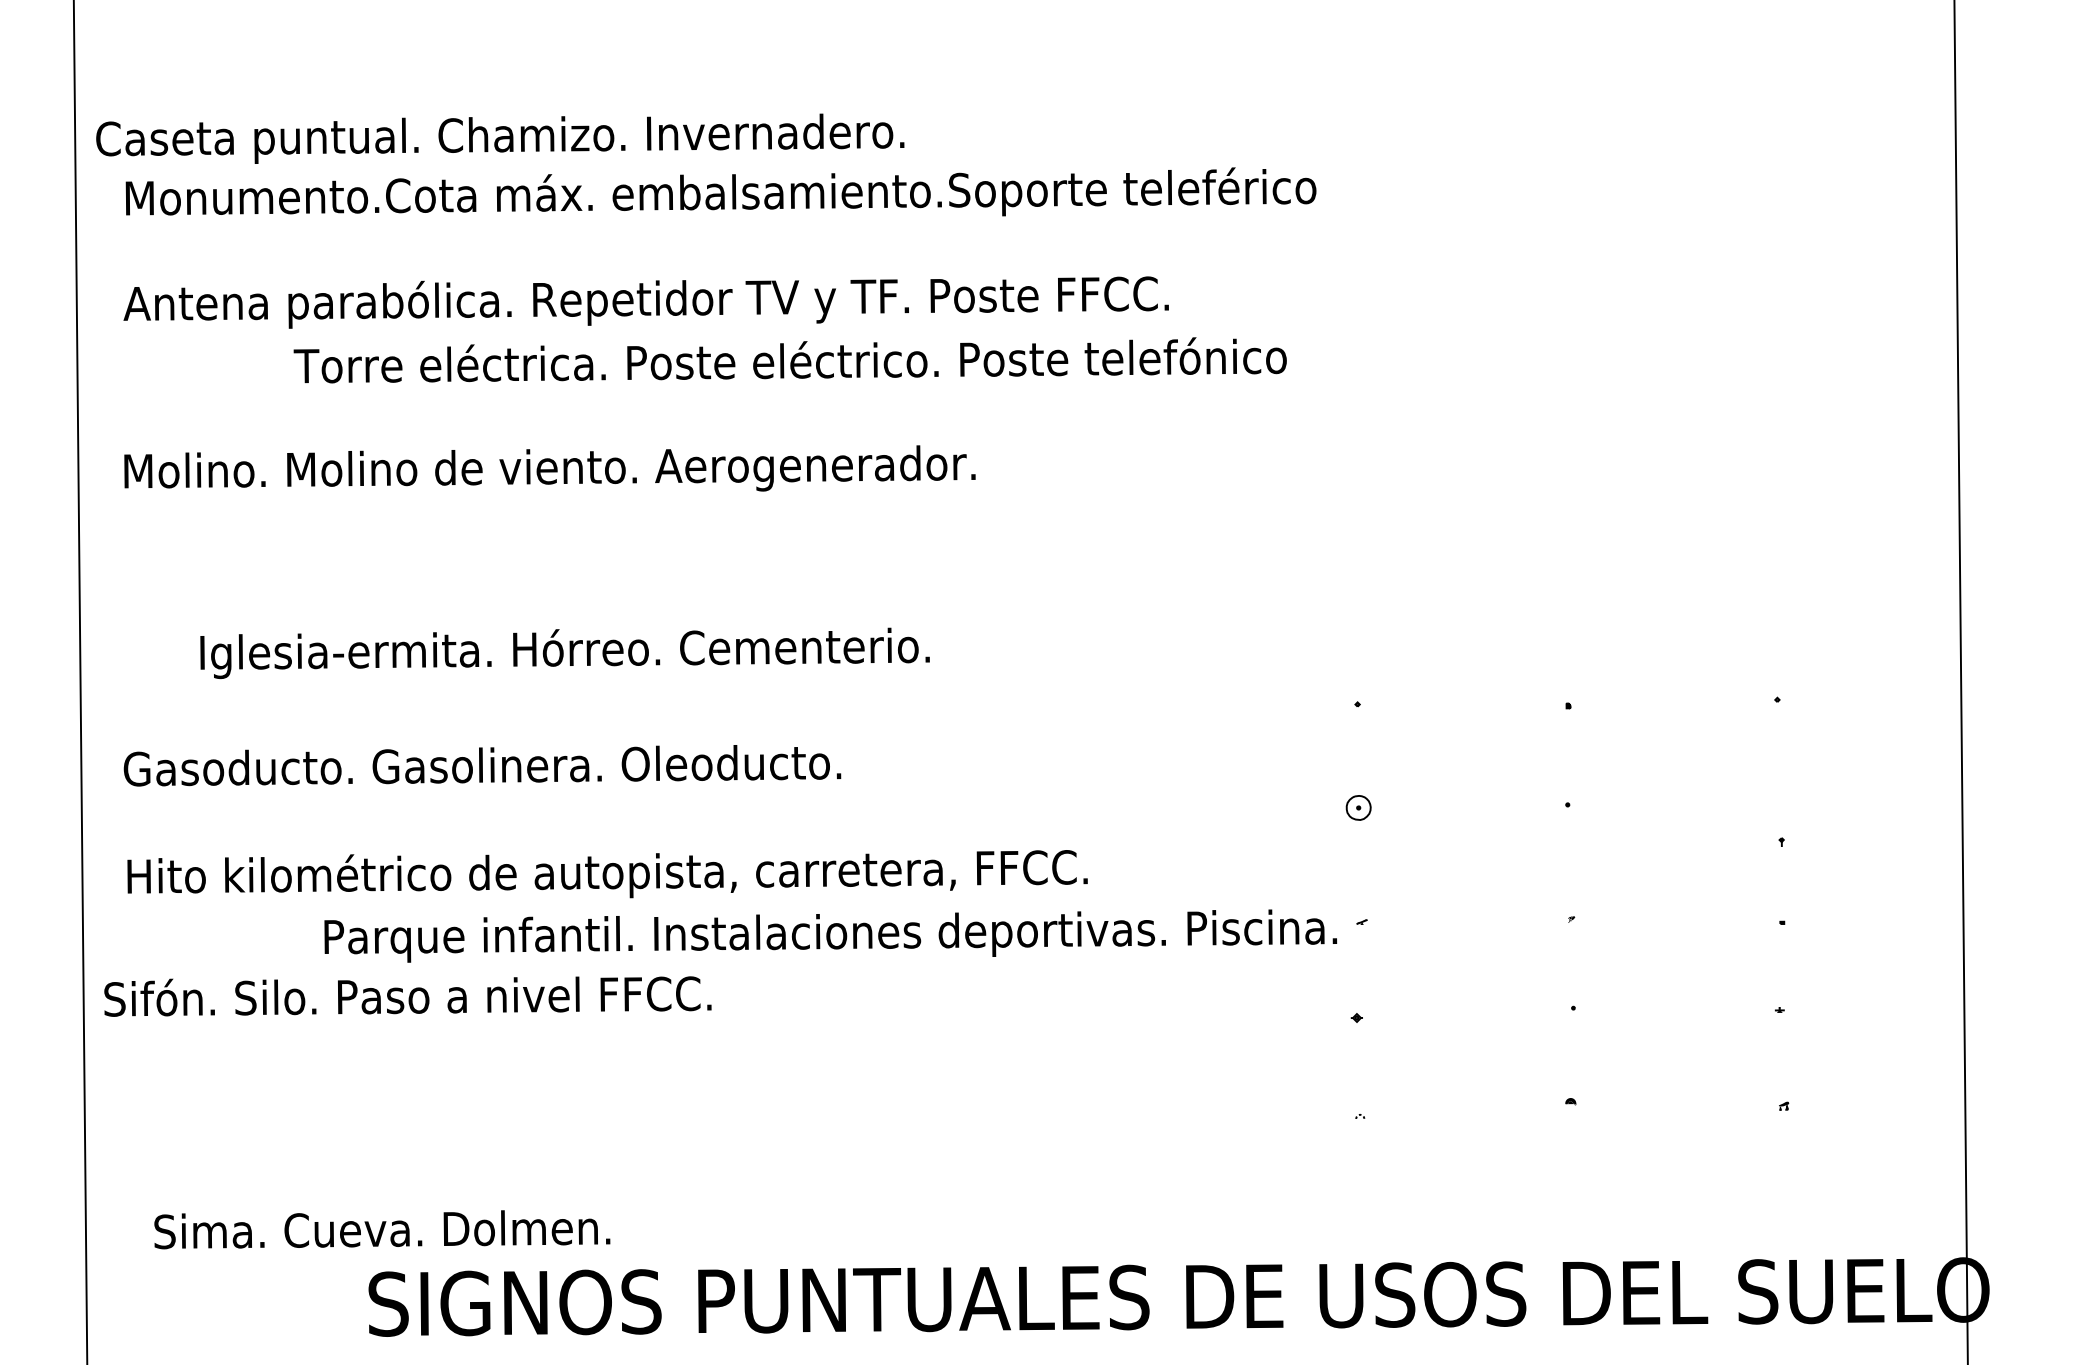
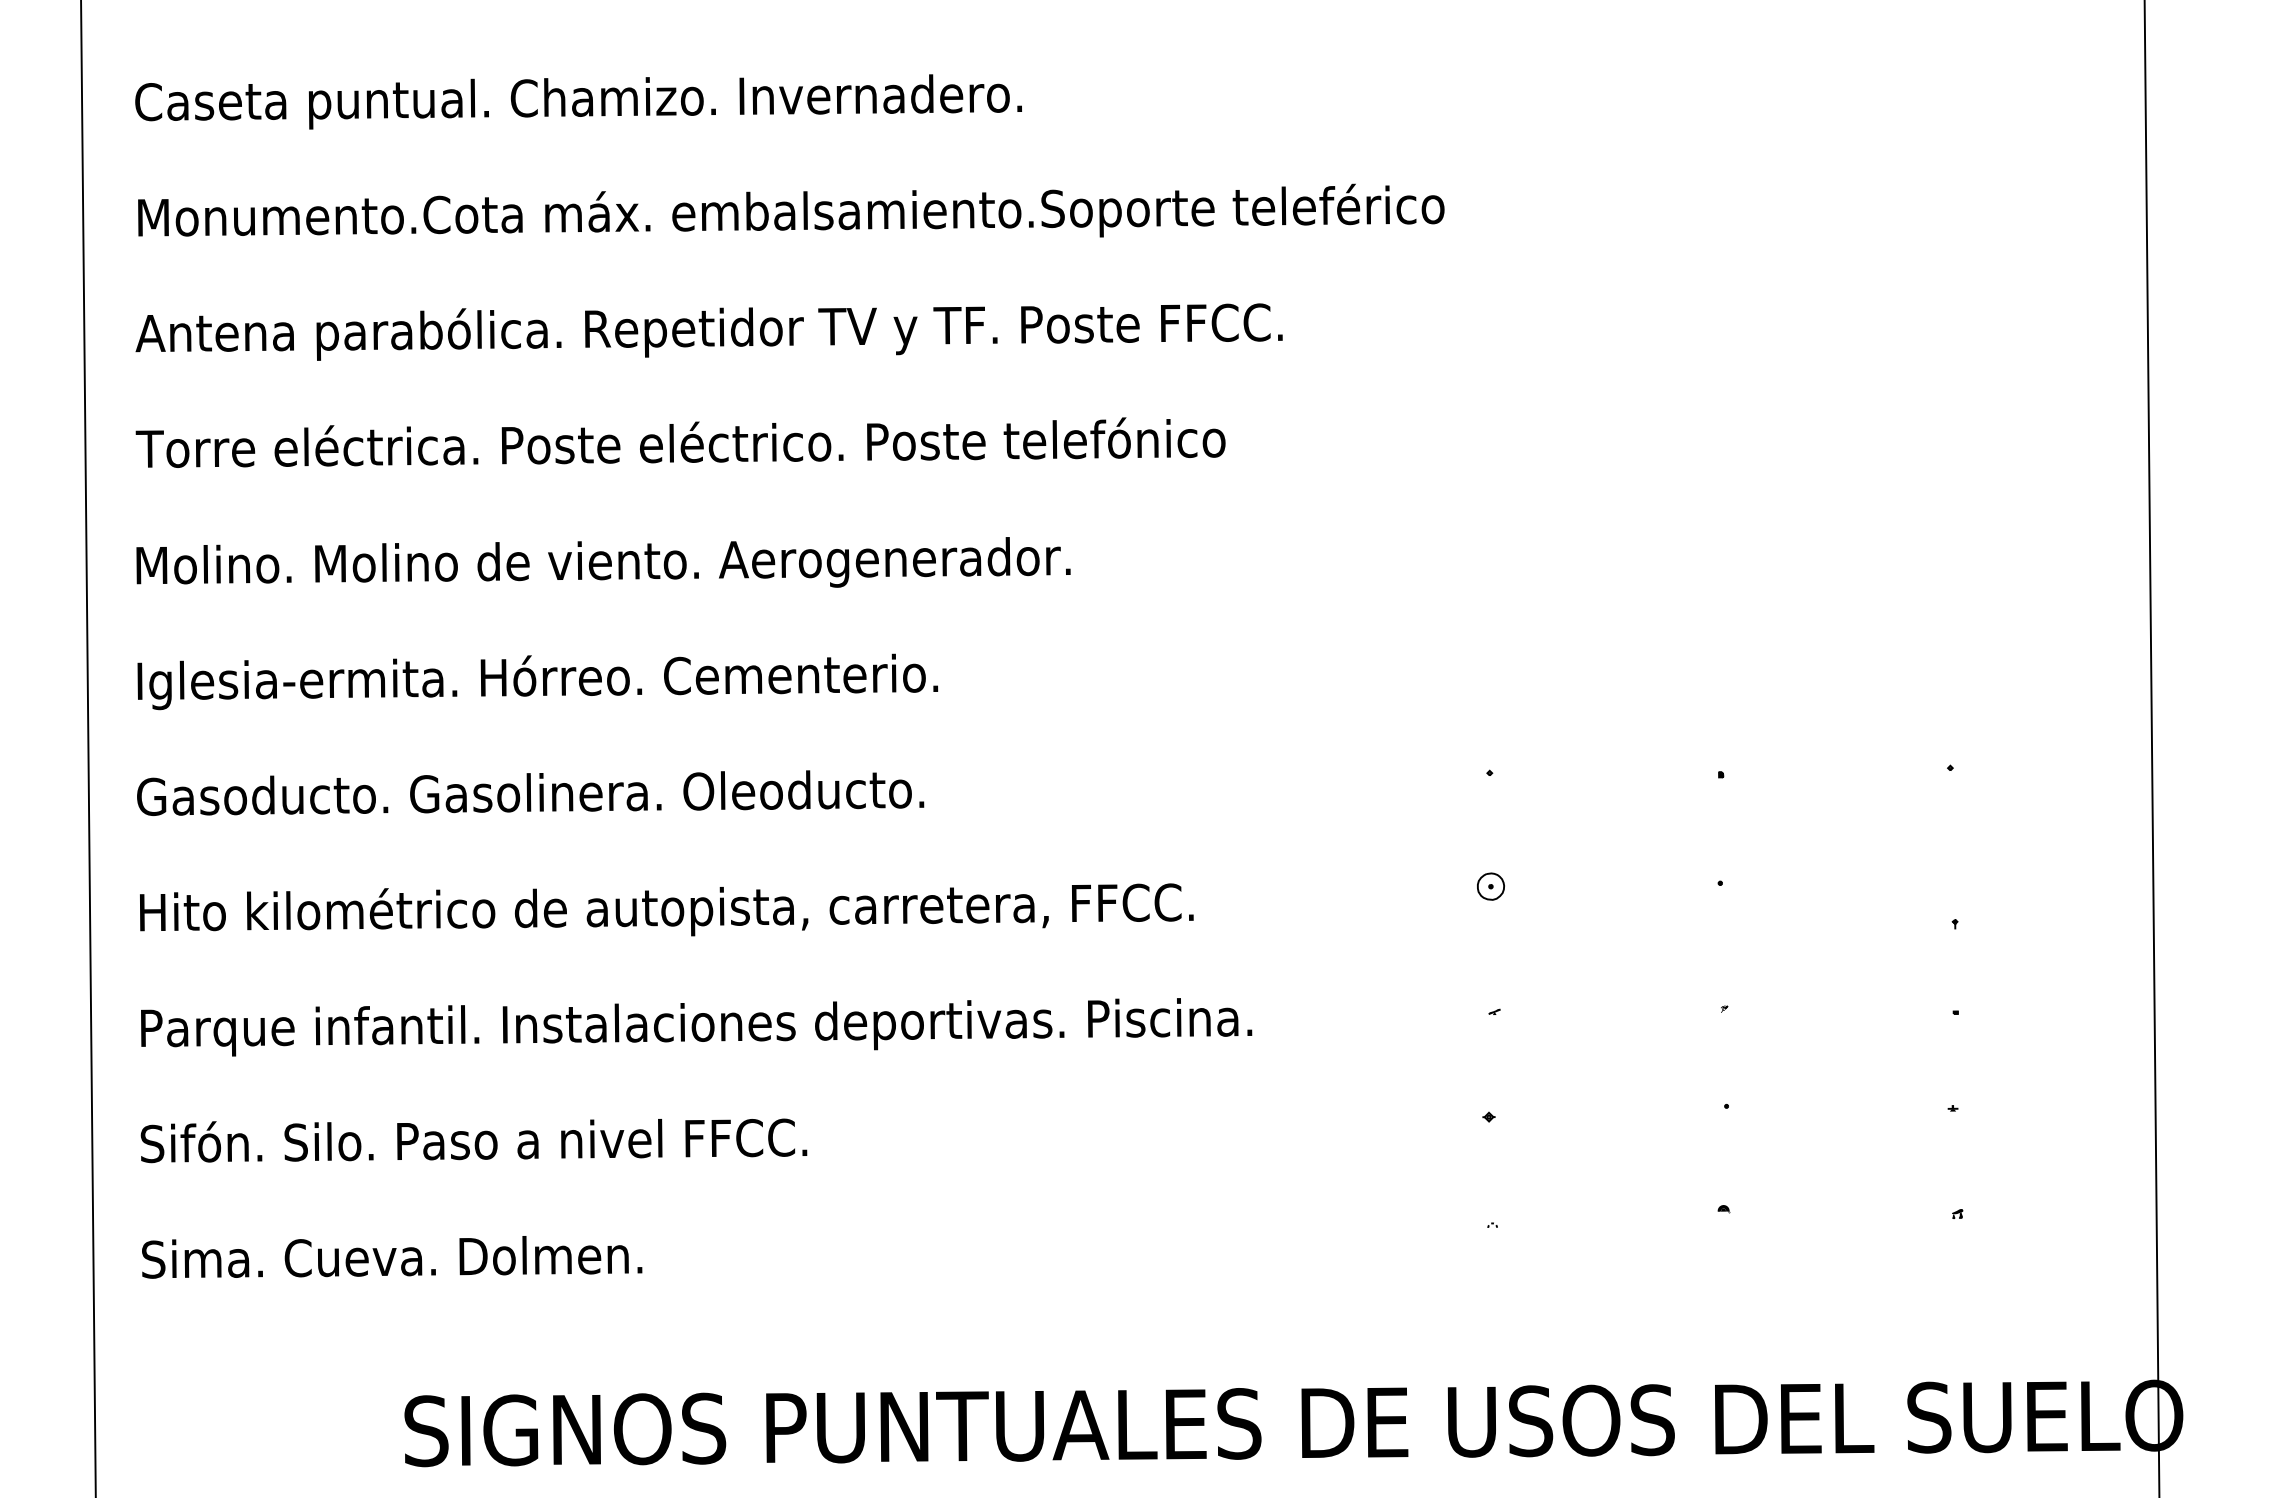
text: (500, 138) -> (578, 101), moved
text: (789, 360) -> (679, 442), moved
text: (549, 468) -> (603, 562), moved
text: (564, 652) -> (537, 680), moved
text: (482, 765) -> (530, 792), moved
text: (607, 874) -> (666, 910), moved
text: (830, 935) -> (696, 1026), moved
text: (407, 996) -> (473, 1140), moved
text: (382, 1229) -> (392, 1257), moved

